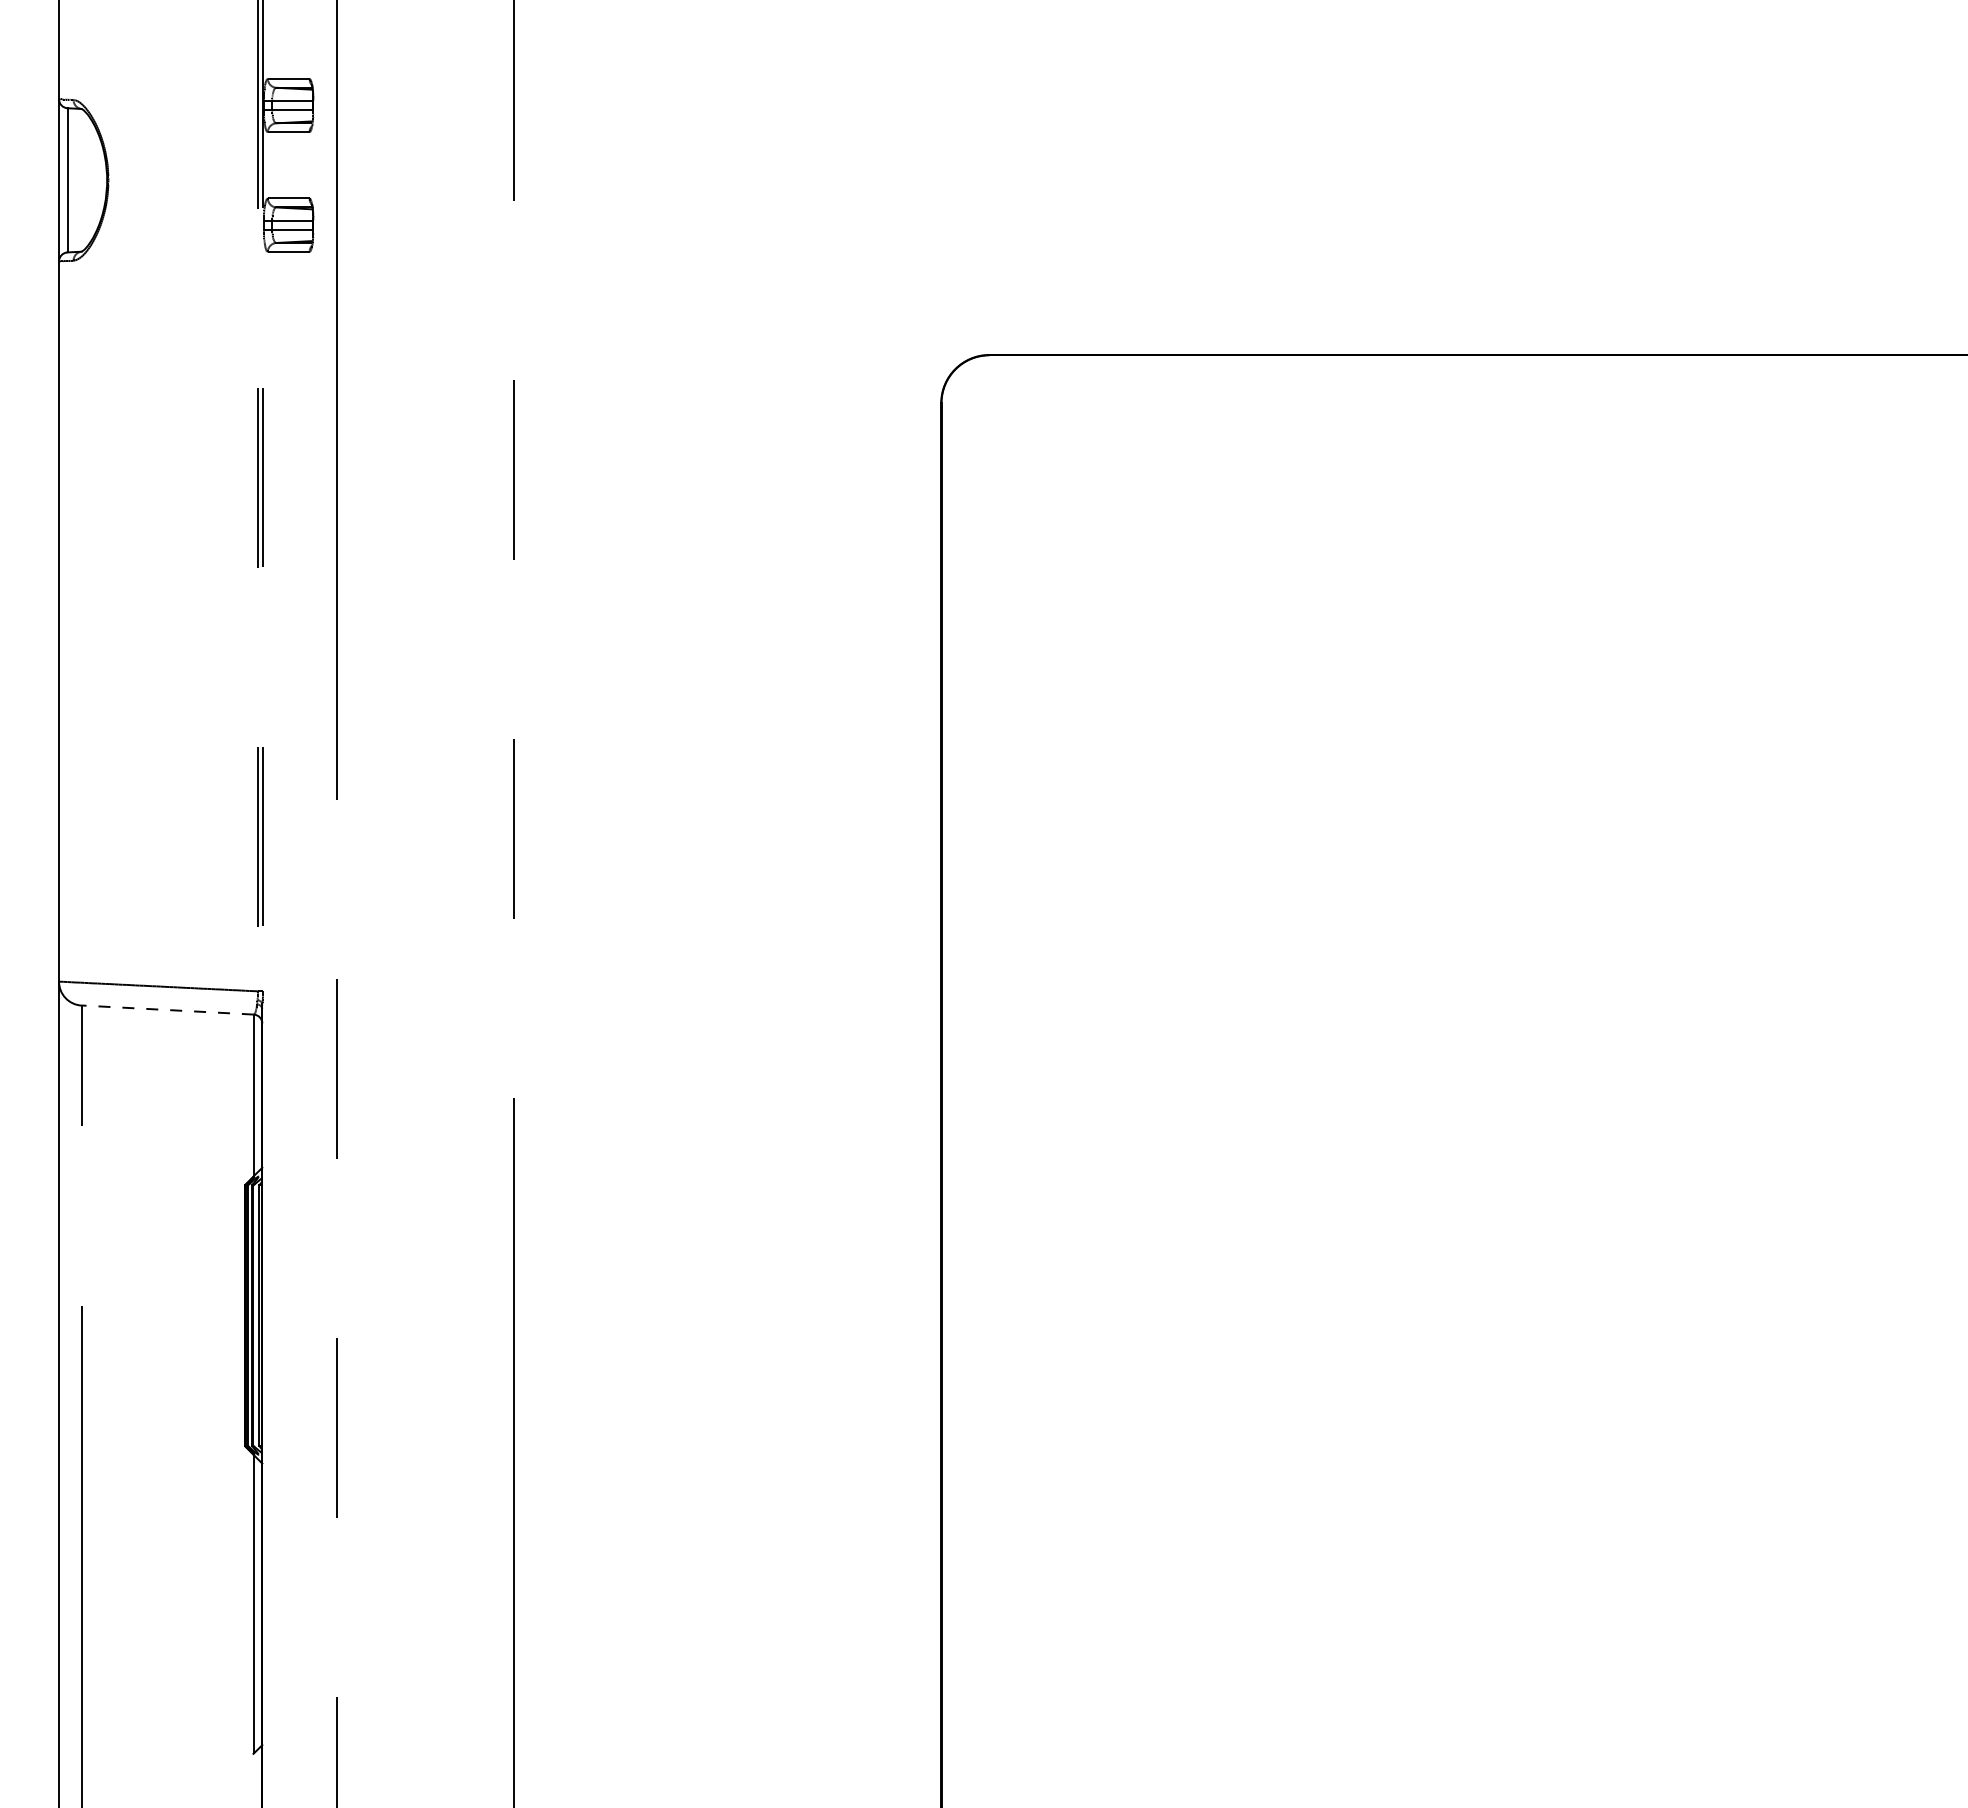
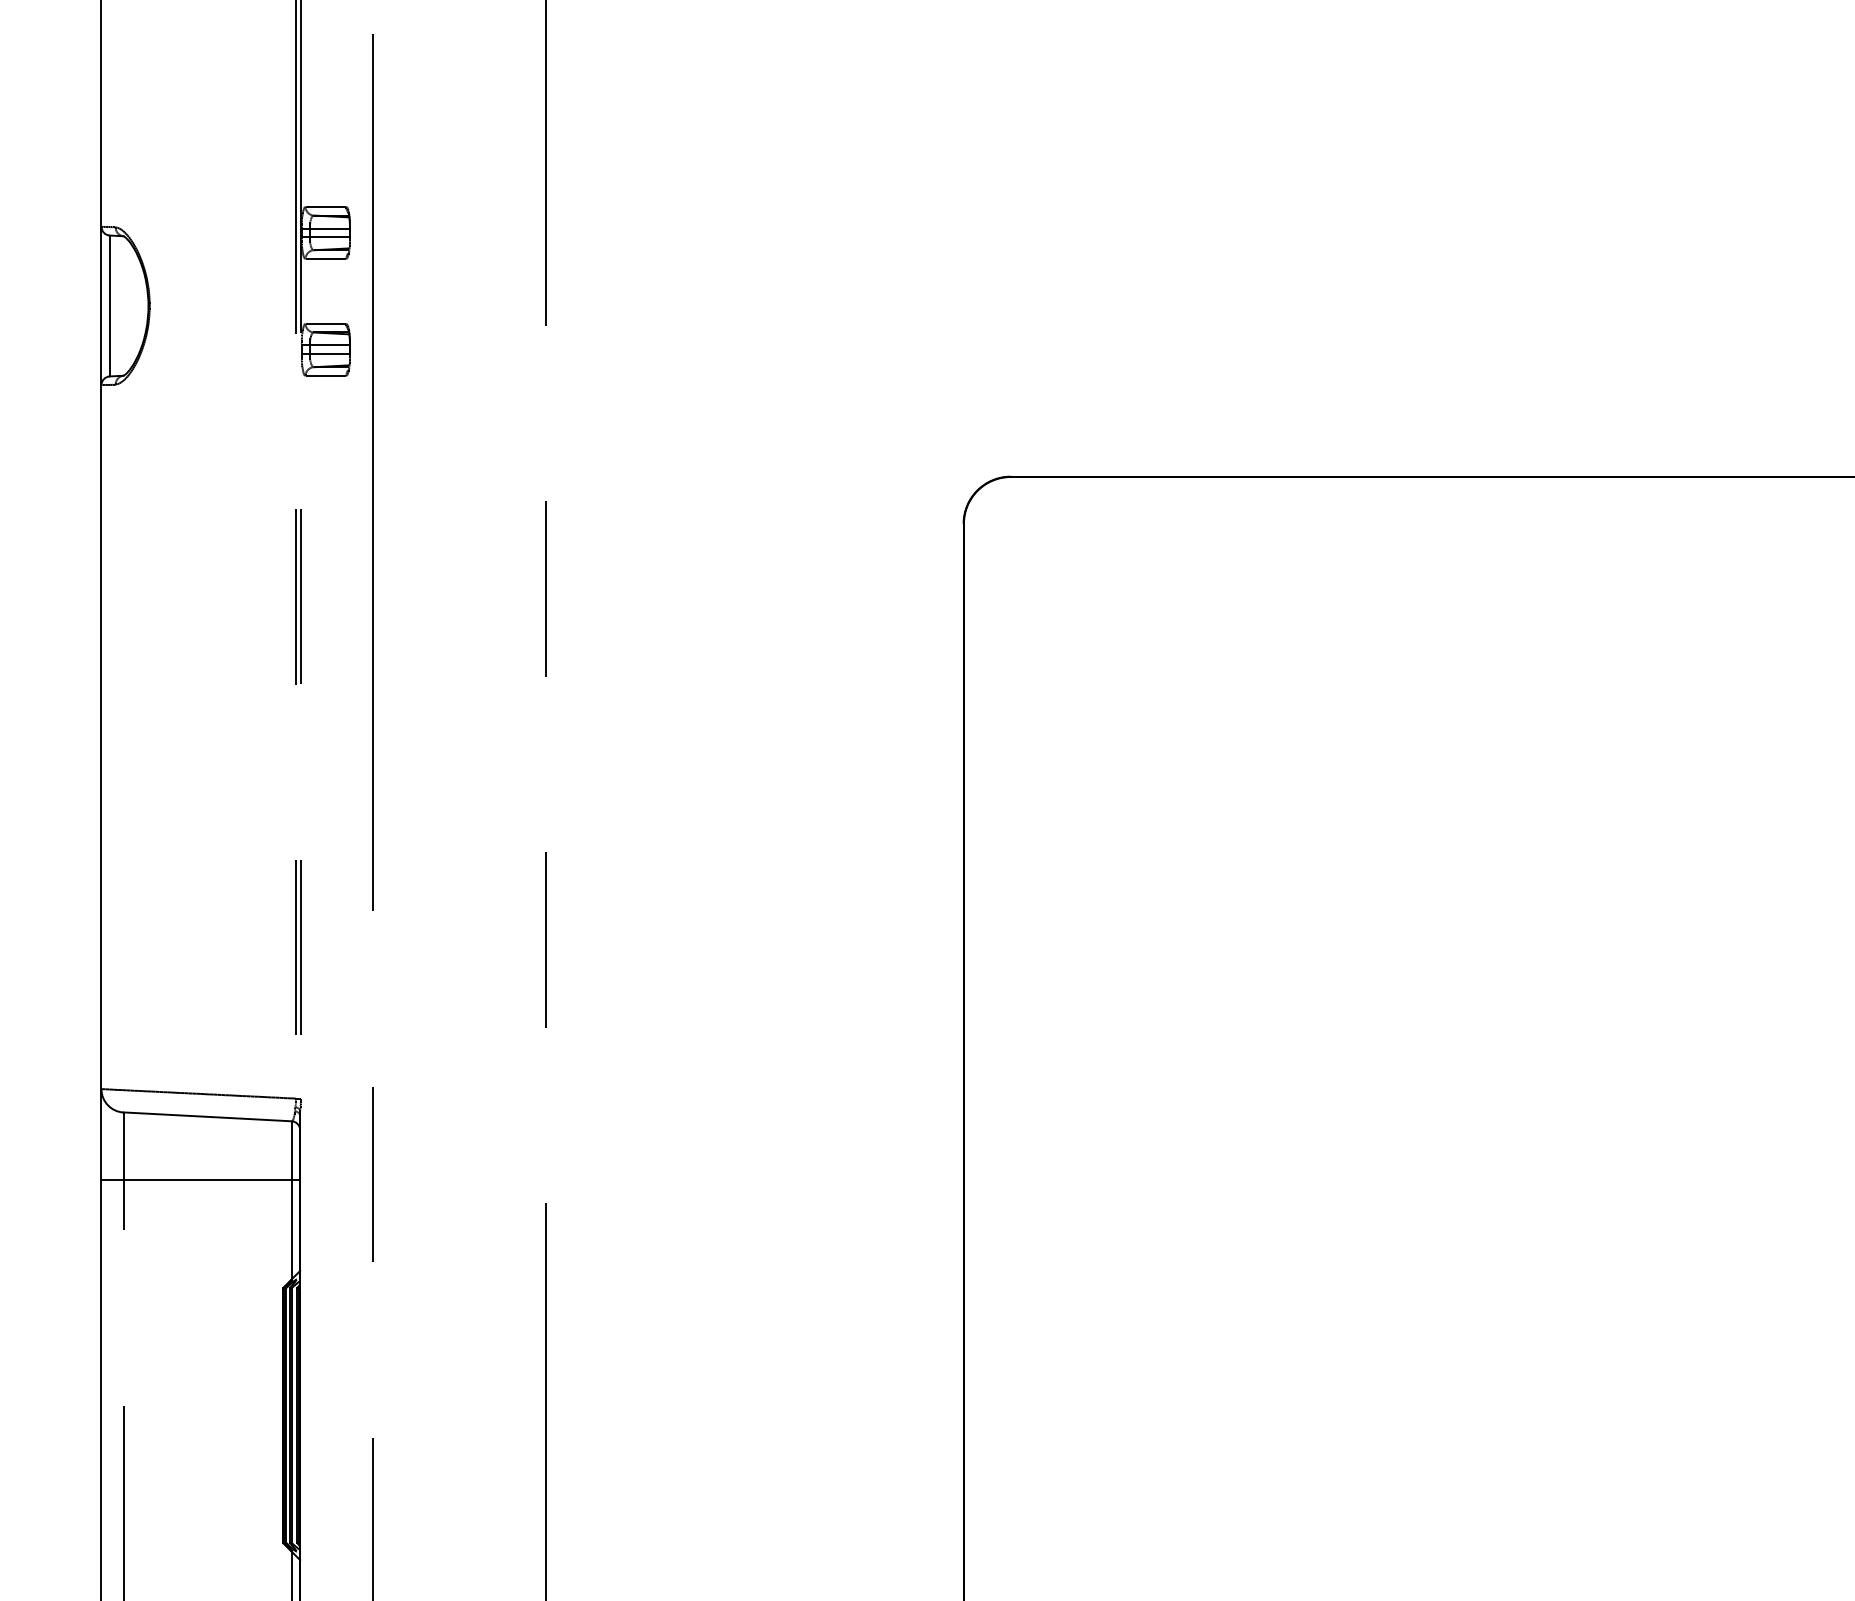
line: (167, 1010) -> (207, 1117), dashed -> solid
line: (160, 1074) -> (200, 1179), added

